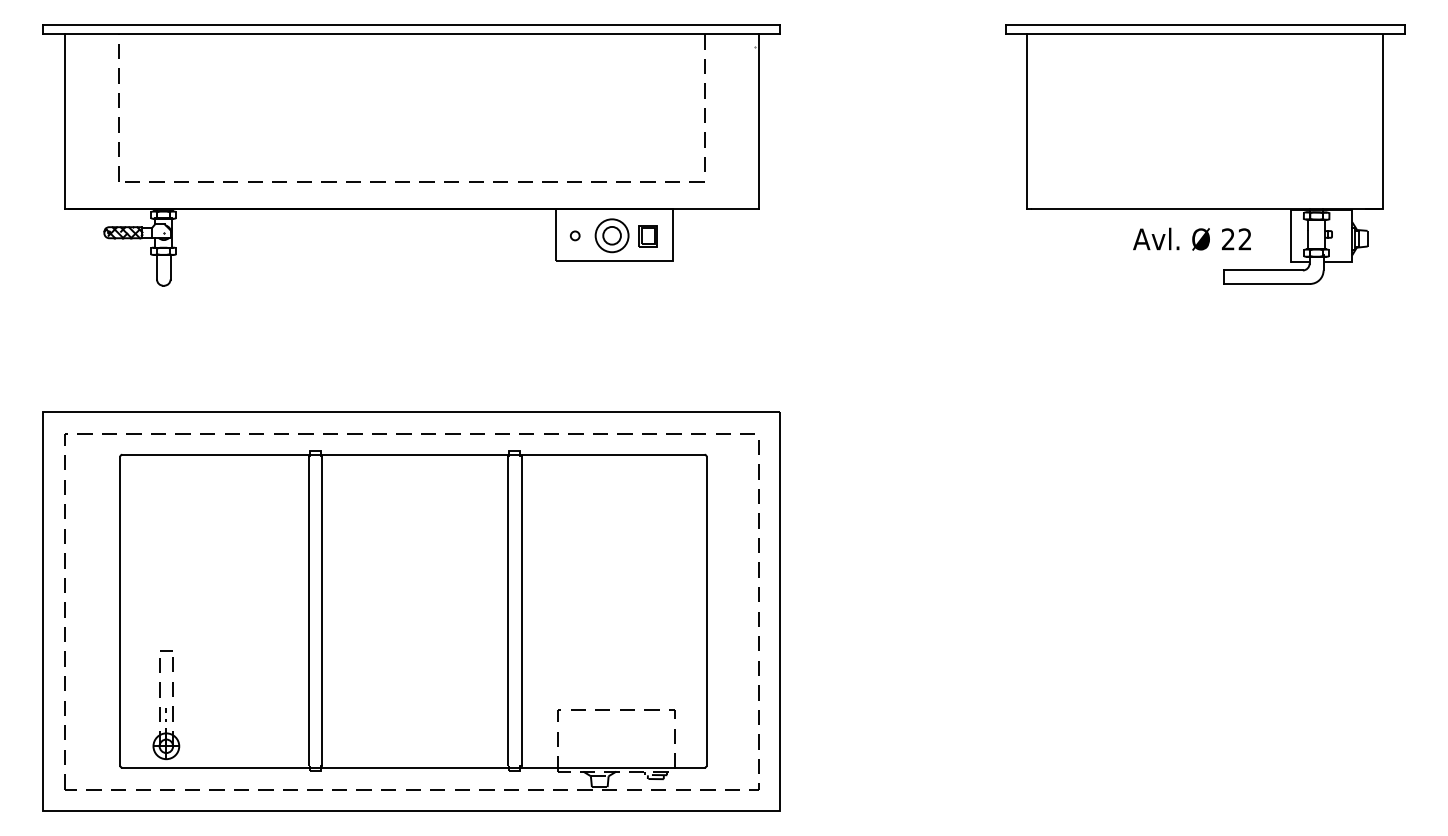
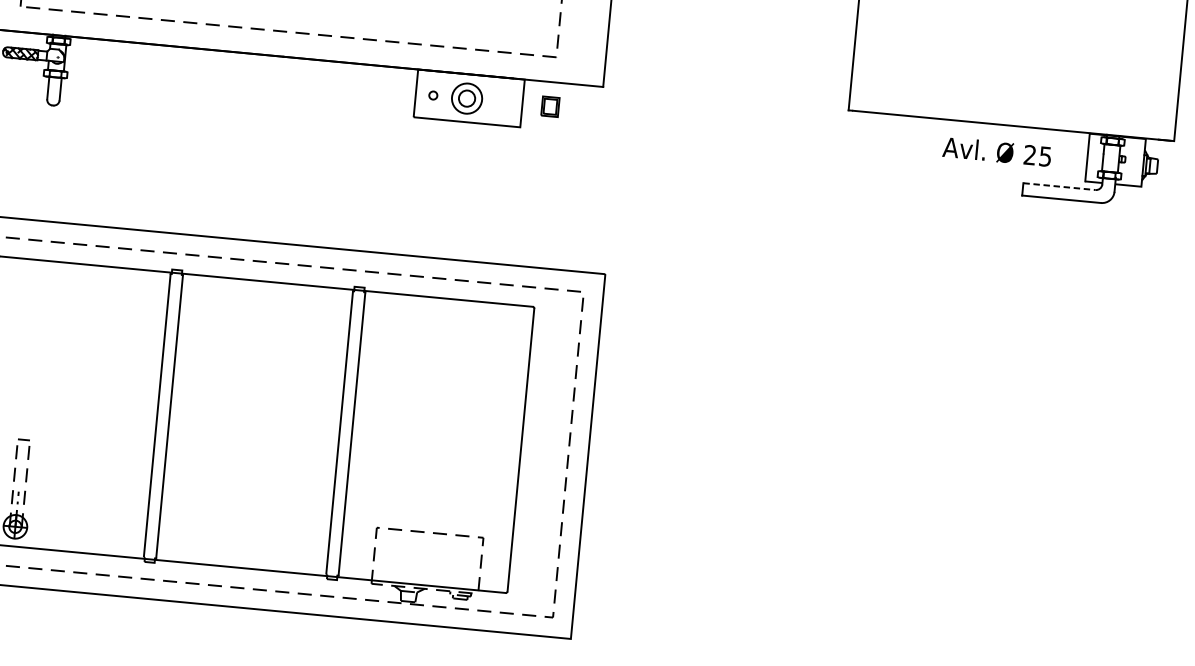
part: (647, 236) -> (549, 107), moved
text: (1244, 239) -> (1044, 156), 22 -> 25
line: (1263, 270) -> (1059, 186), solid -> dashed

